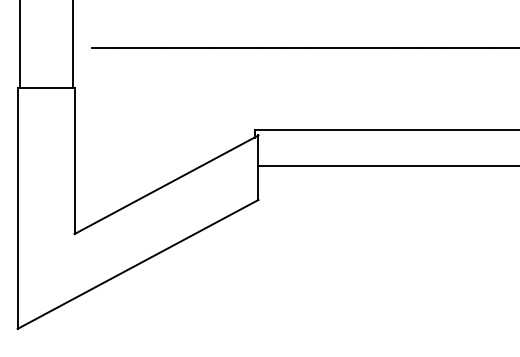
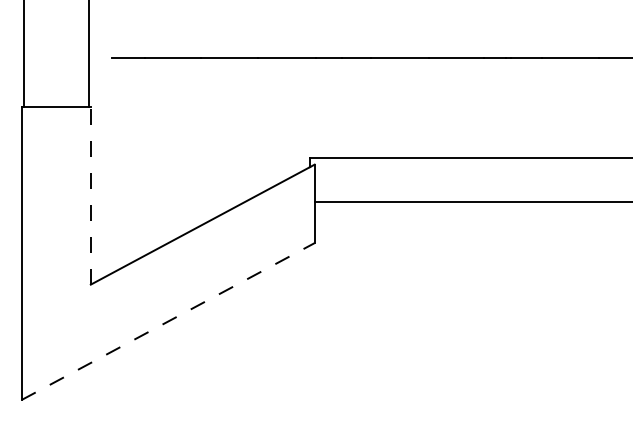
line: (74, 160) -> (90, 195), solid -> dashed
line: (138, 264) -> (168, 321), solid -> dashed

